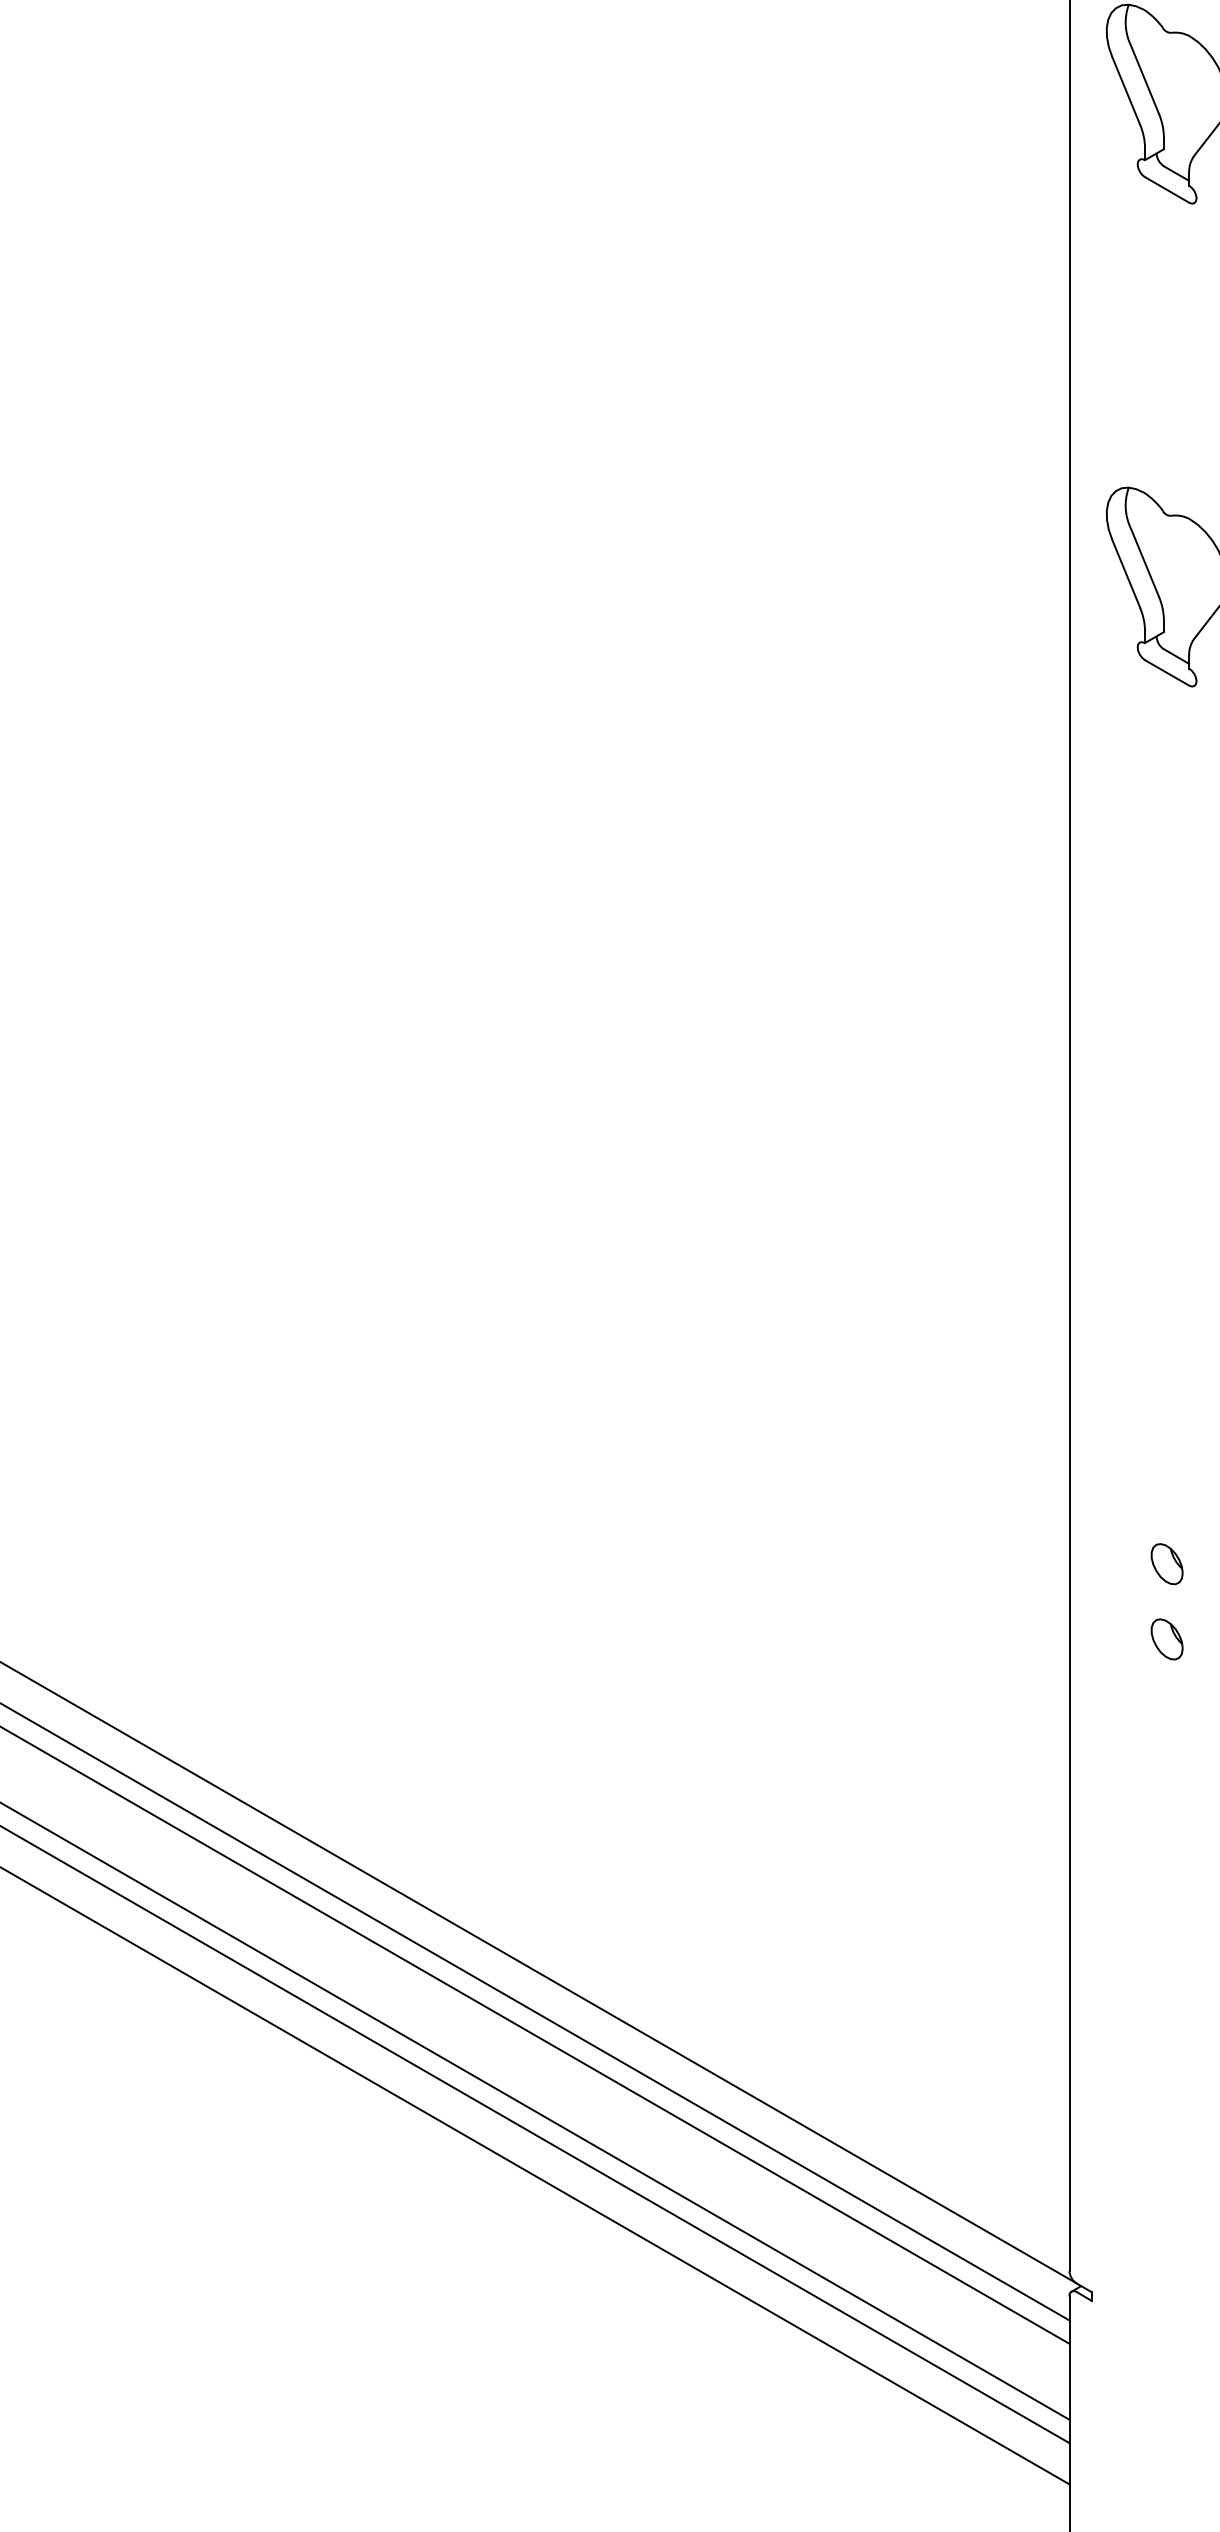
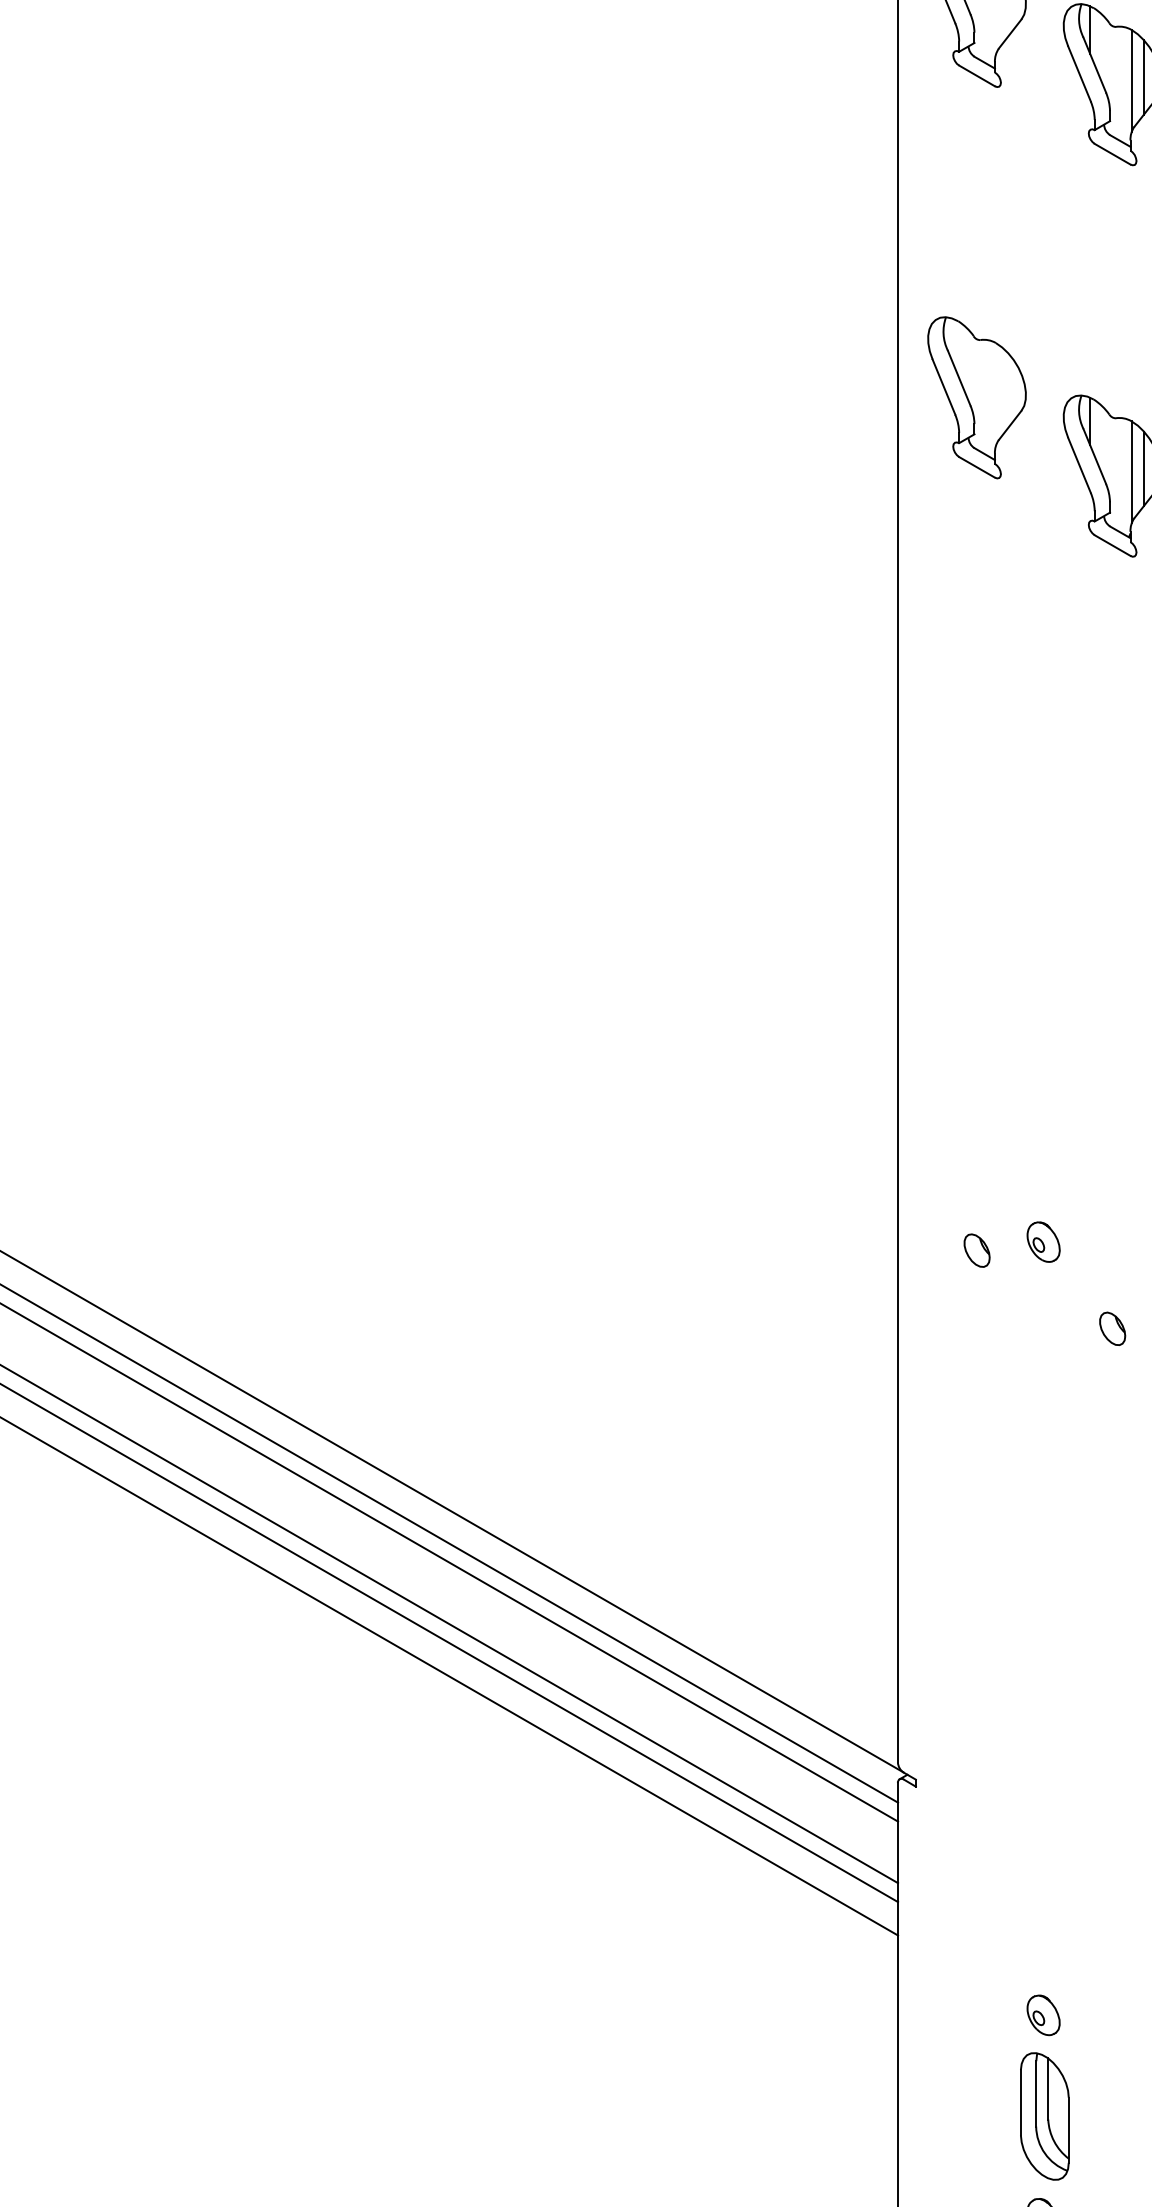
part: (1166, 1563) -> (976, 1189), removed

